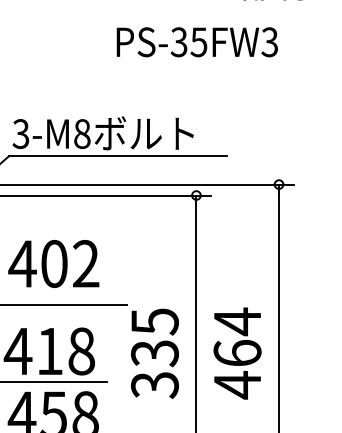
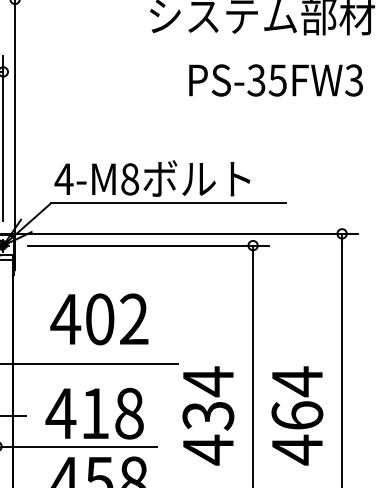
text: (196, 42) -> (275, 80), moved
text: (20, 134) -> (63, 179), 3-M8 -> 4-M8
text: (155, 353) -> (208, 415), 335 -> 434

